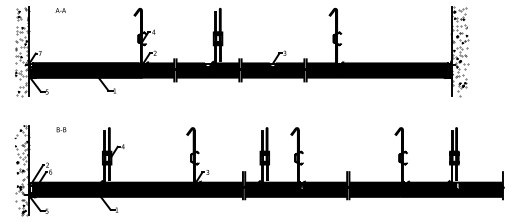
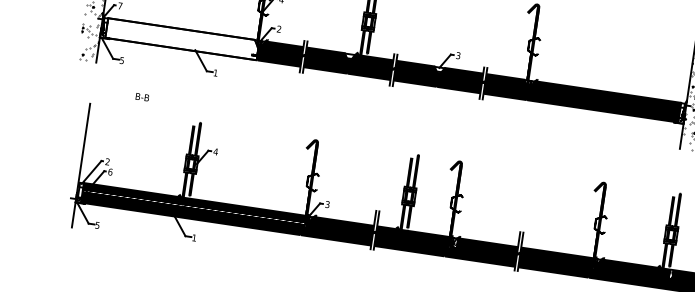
fill: (87, 70) -> (182, 39), removed
text: (61, 129) -> (142, 96), moved
hatch: (22, 170) -> (71, 164), removed

